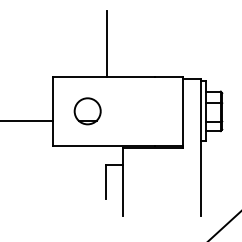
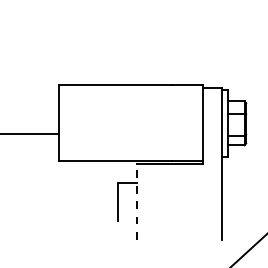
line: (106, 43) -> (117, 48), removed
part: (87, 111) -> (96, 123), removed
line: (123, 181) -> (136, 201), solid -> dashed

